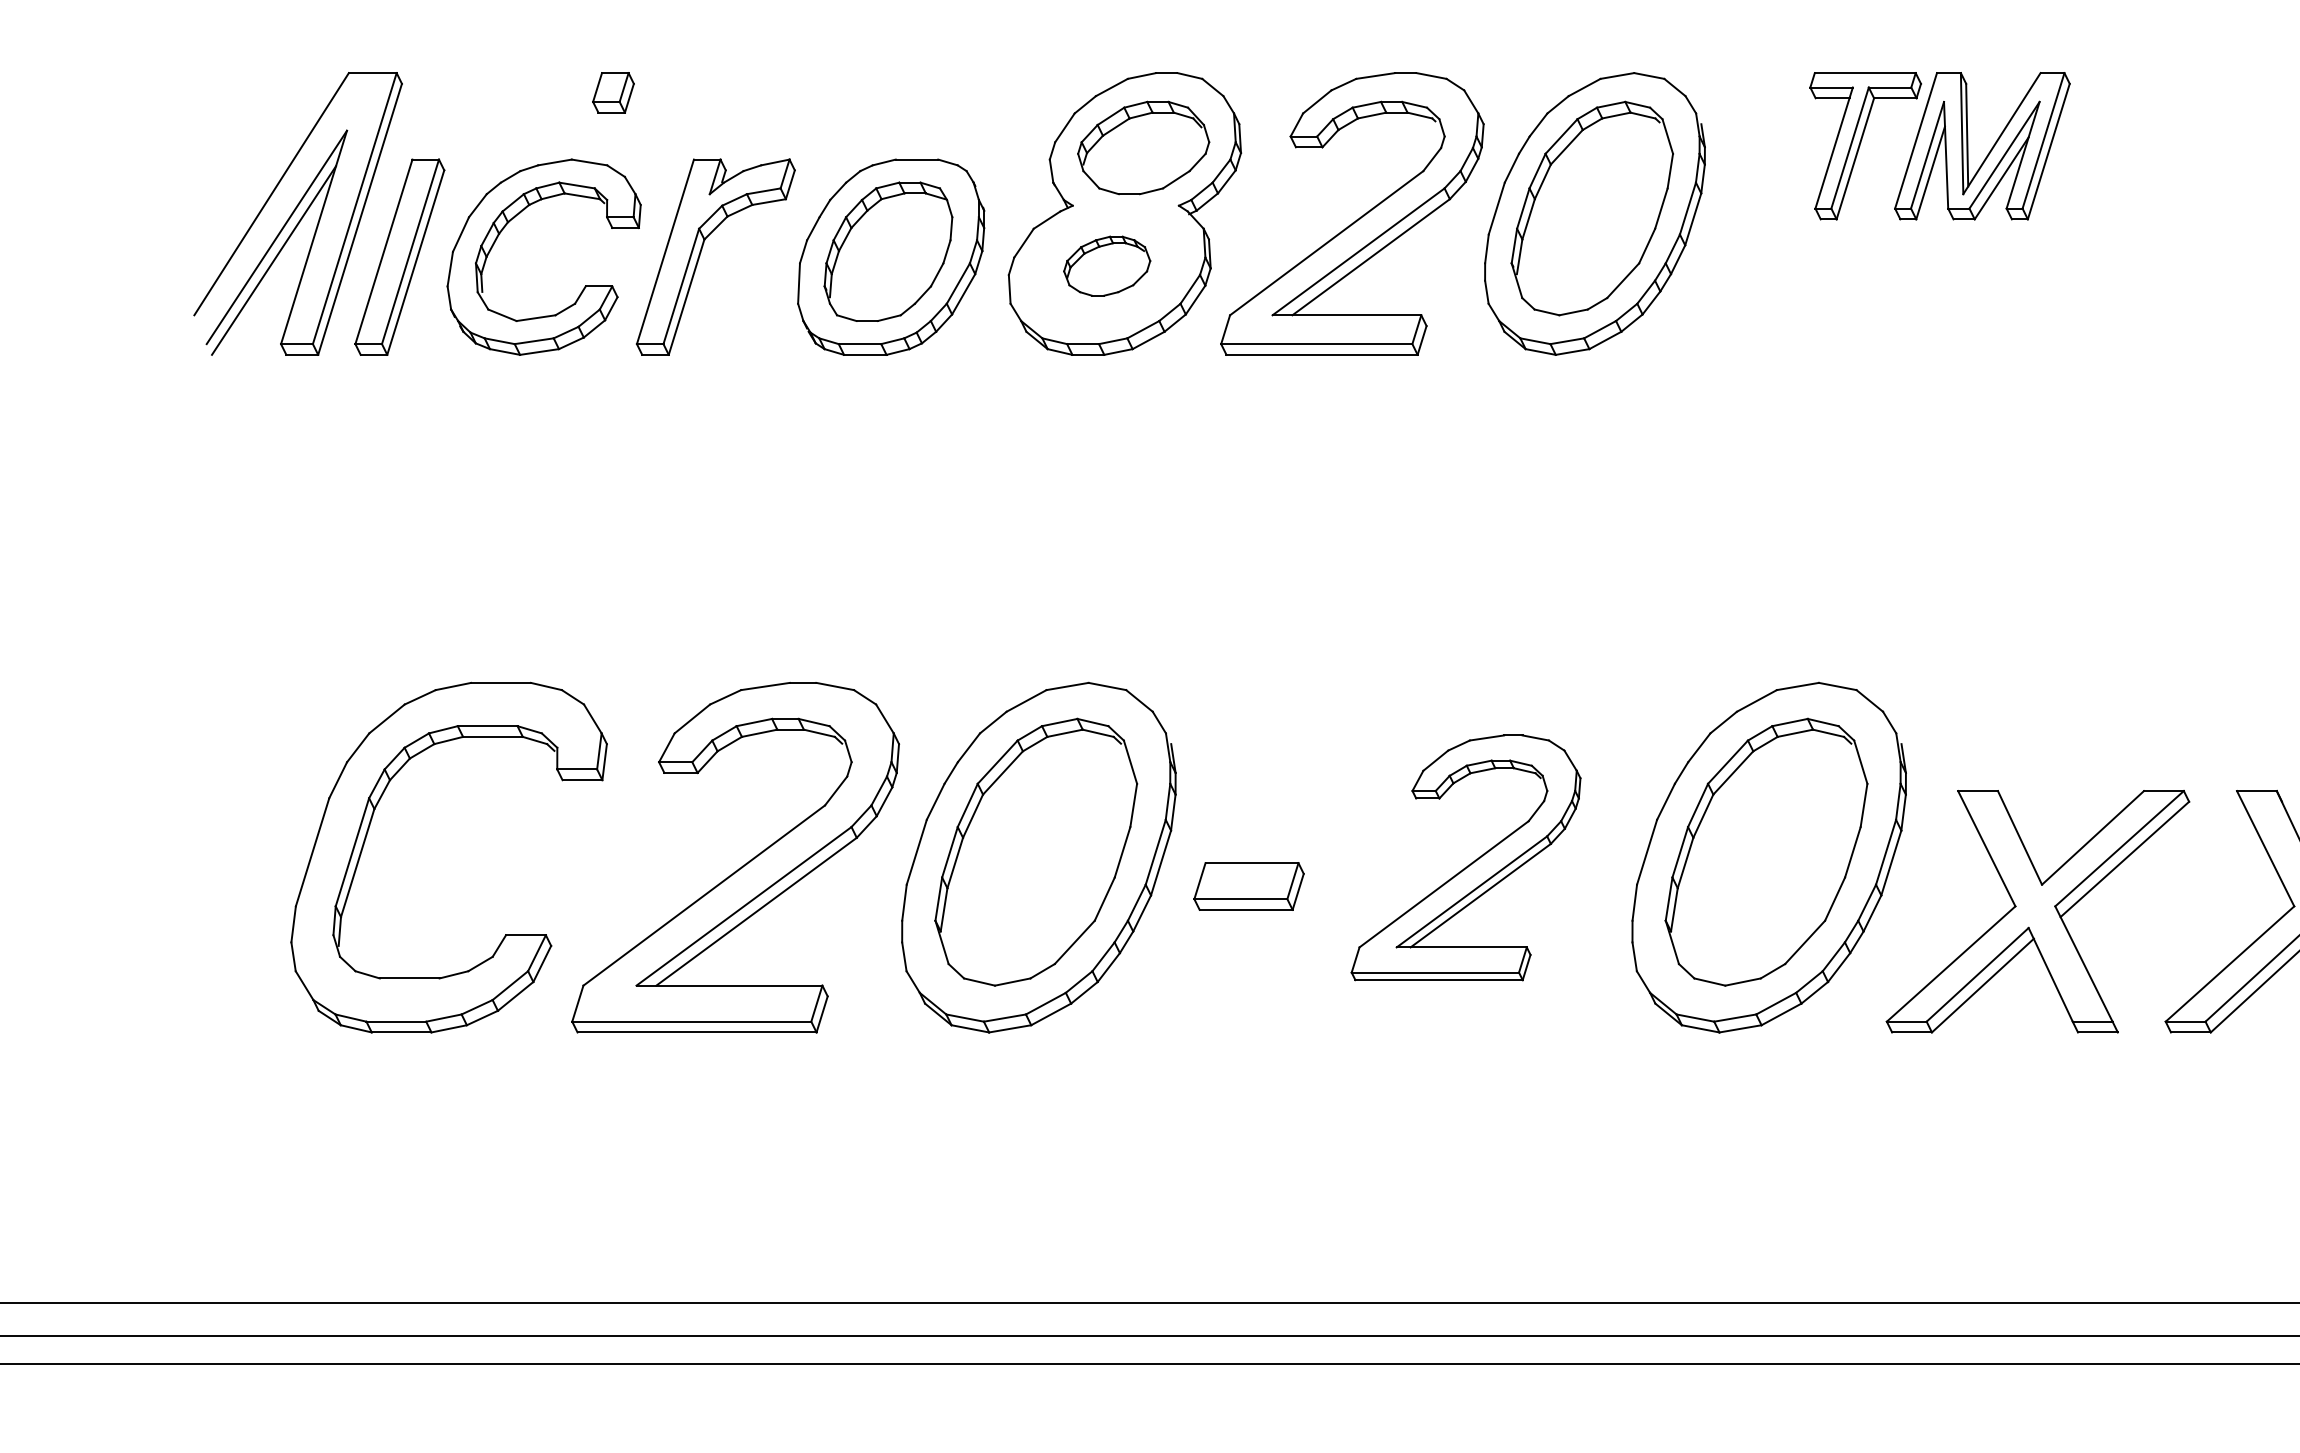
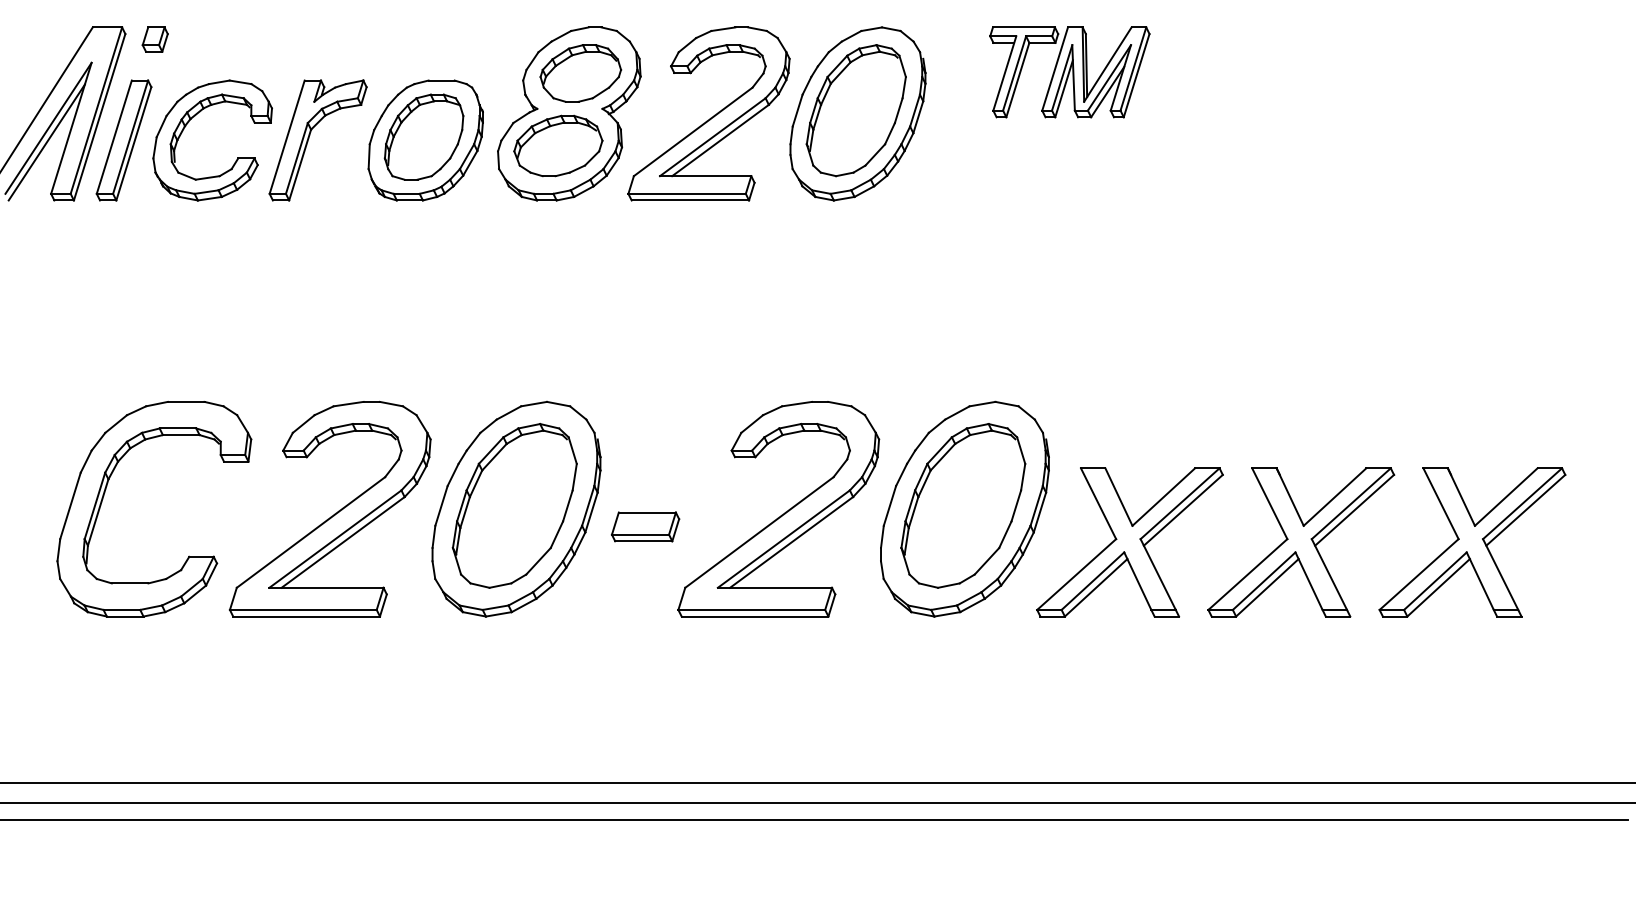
part: (612, 92) -> (154, 39), moved
part: (1107, 265) -> (558, 145), size x1.67
part: (1465, 858) -> (778, 509), size x1.43

